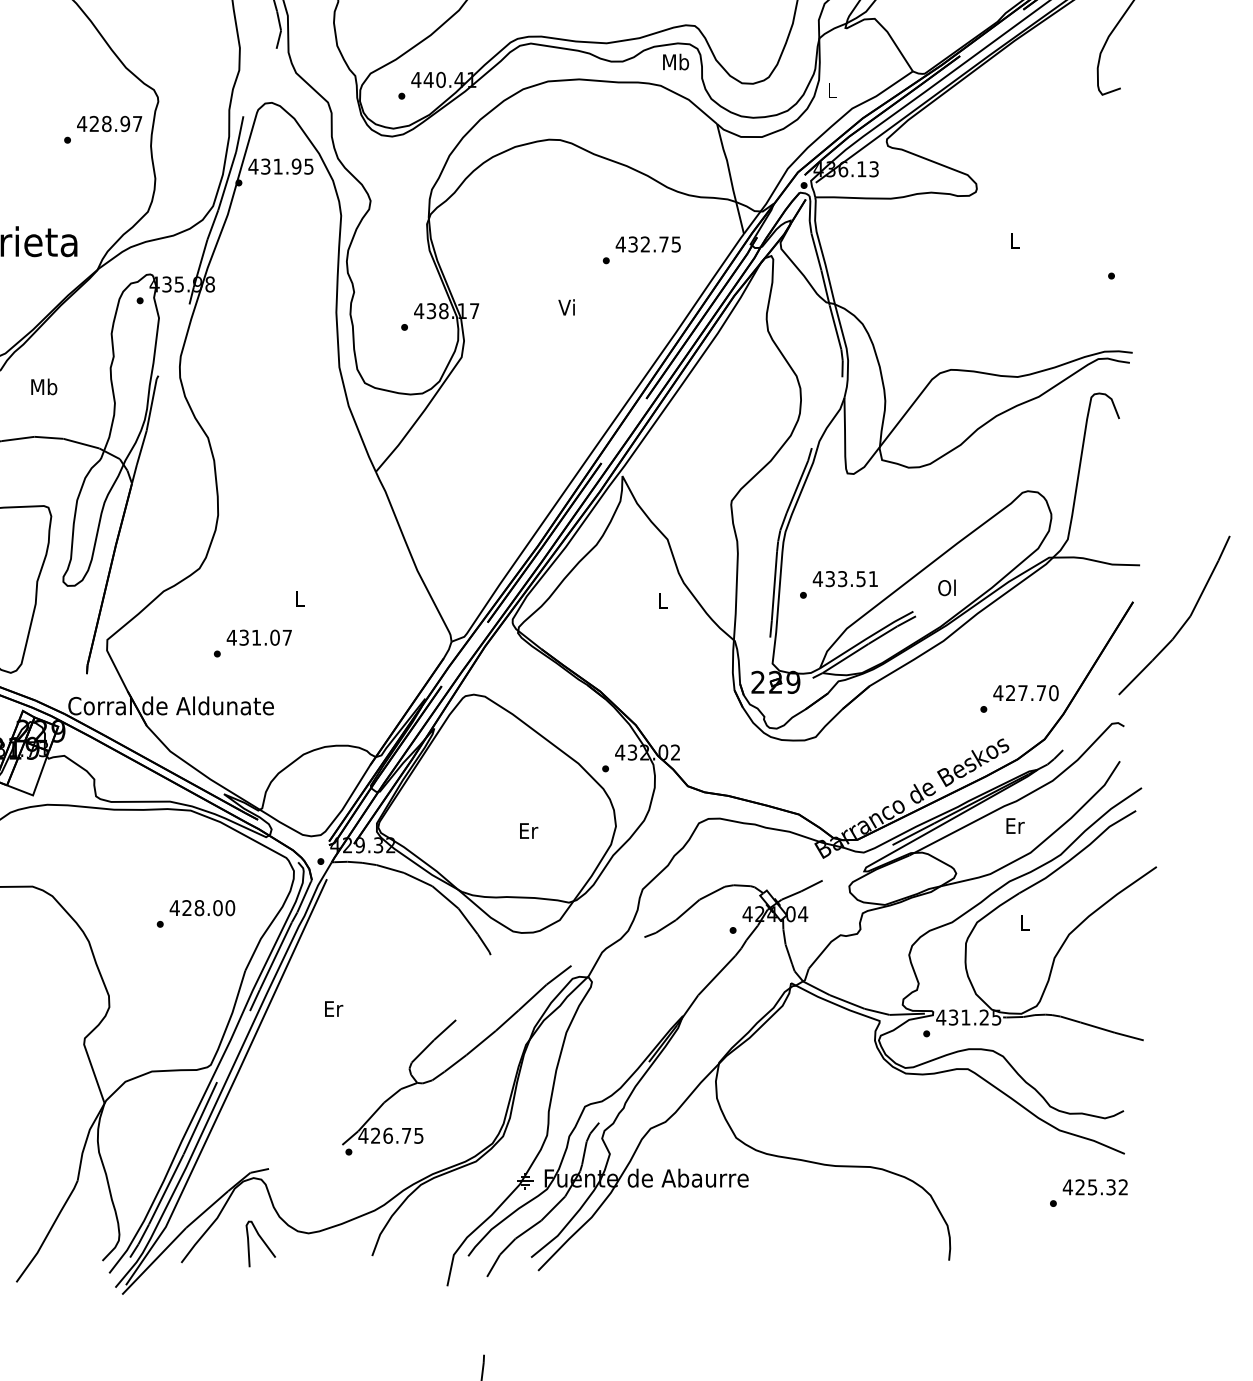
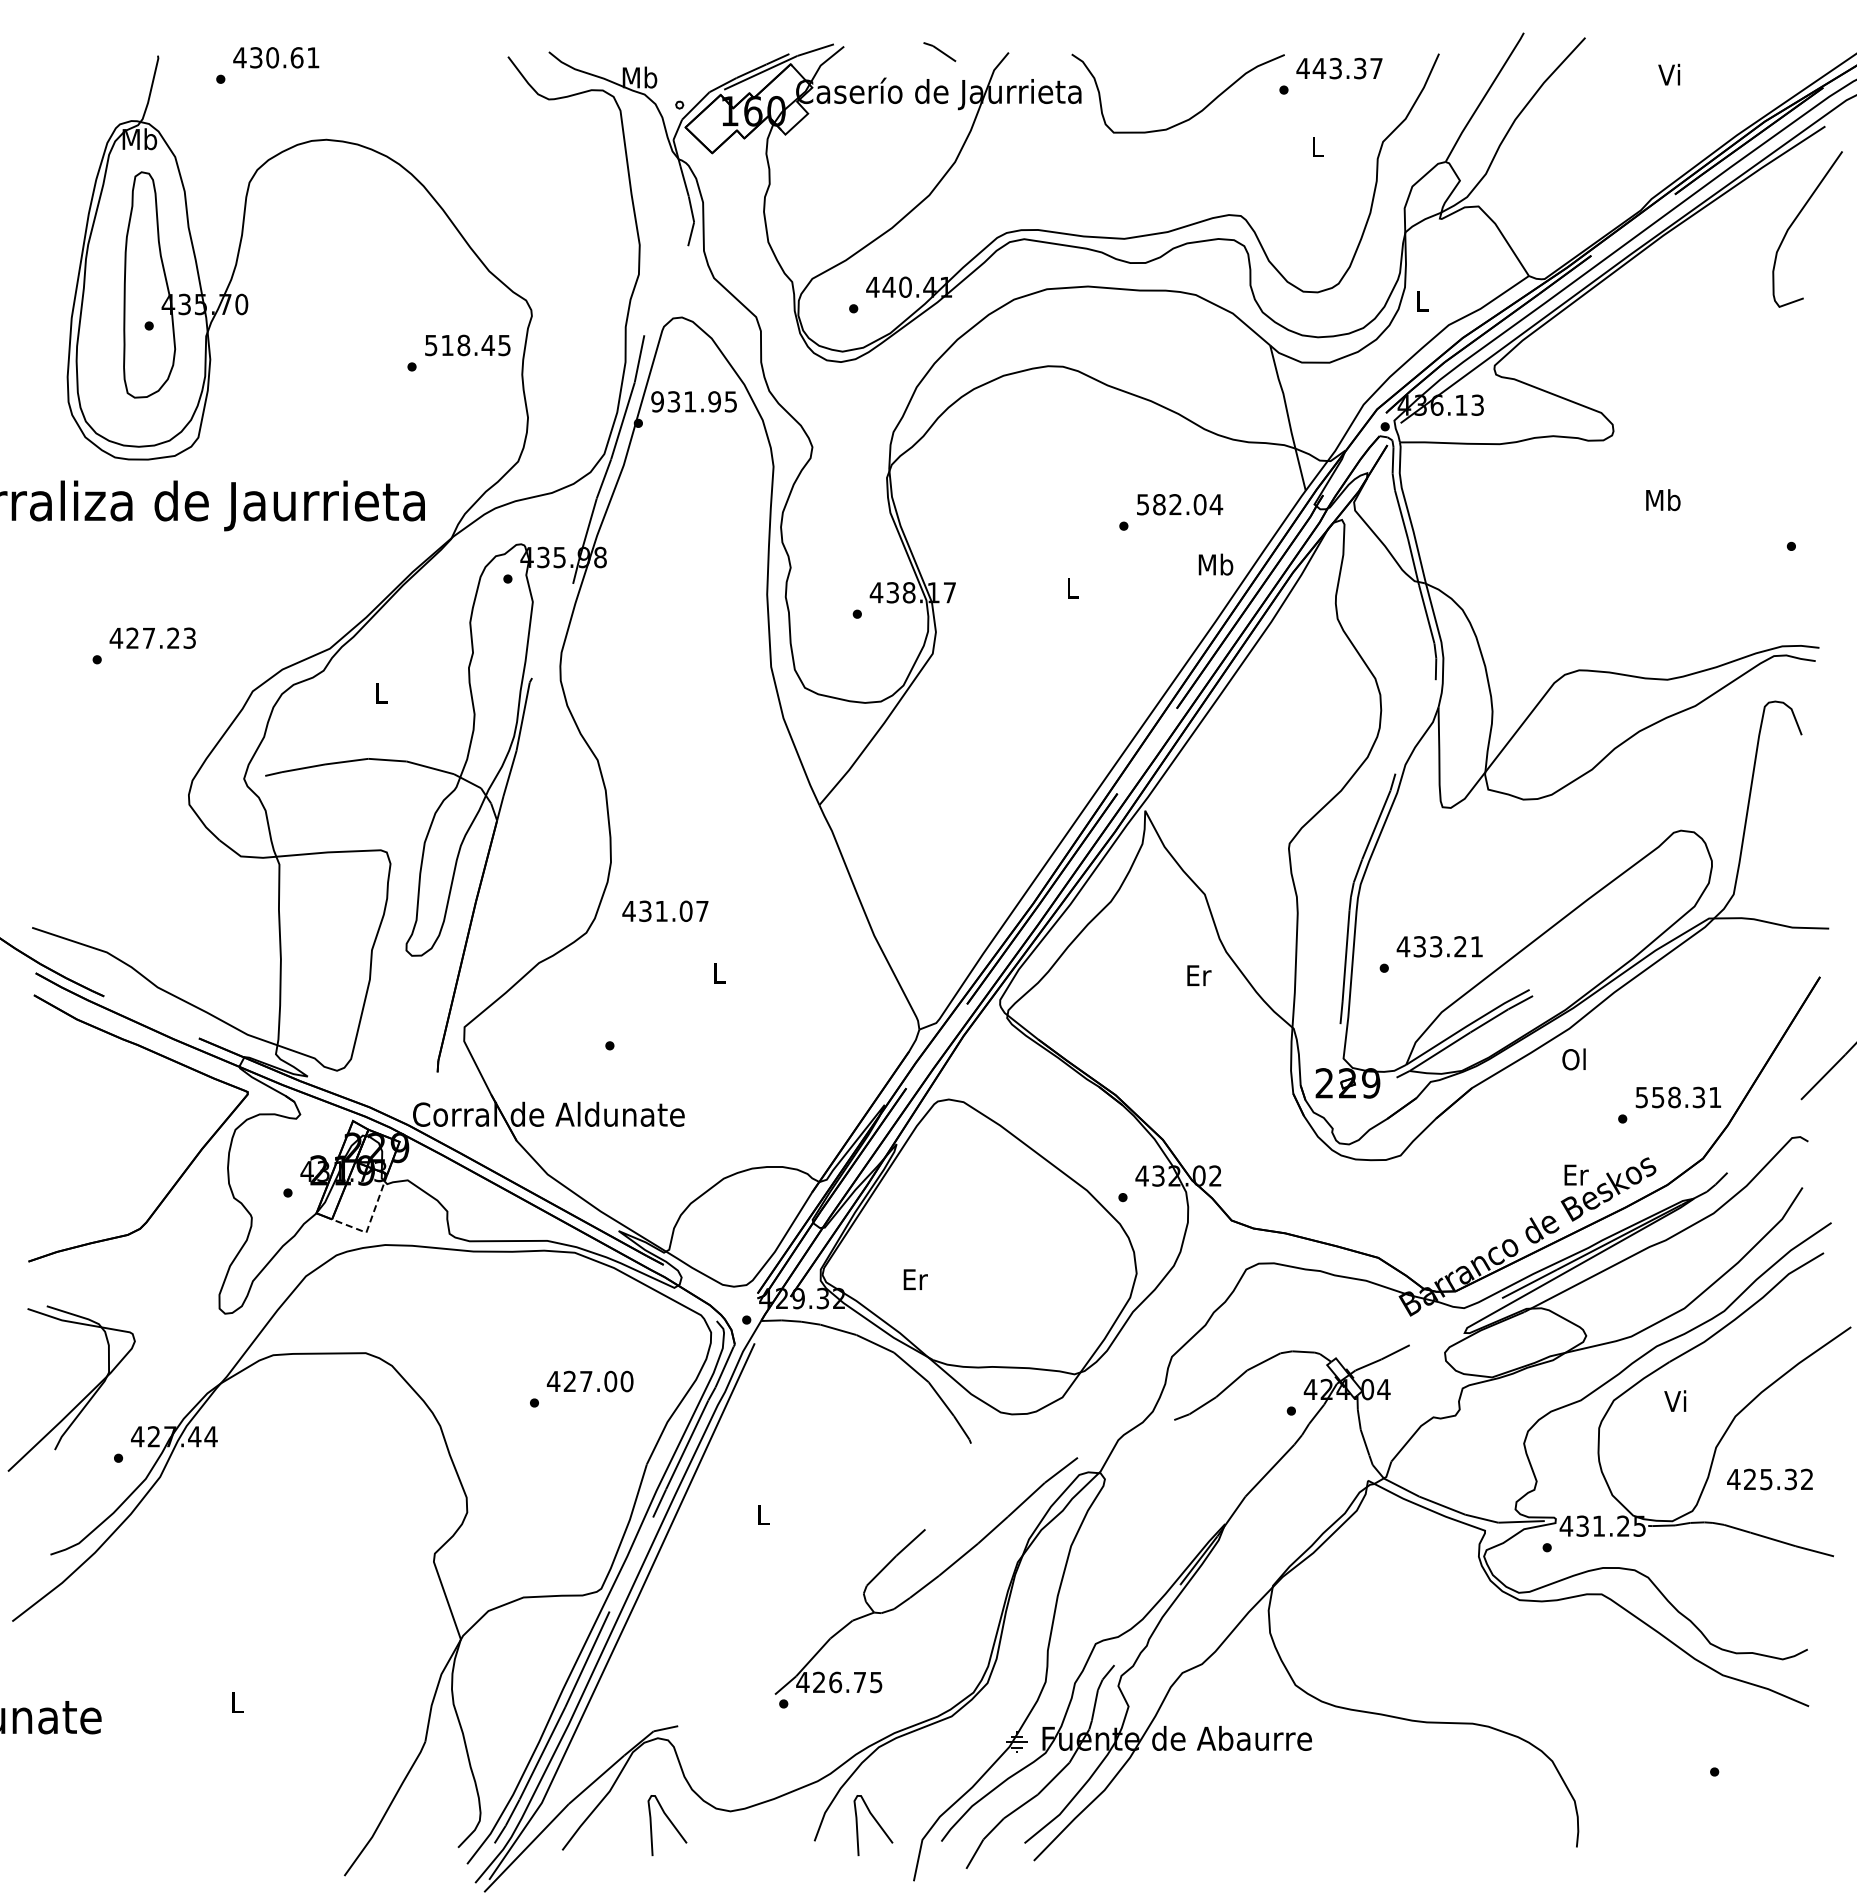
text: (675, 61) -> (1215, 564), moved
text: (109, 124) -> (467, 345), 428.97 -> 518.45
text: (253, 166) -> (657, 401), 431.95 -> 931.95
text: (1014, 241) -> (1663, 500), L -> Mb
text: (648, 244) -> (1179, 504), 432.75 -> 582.04
text: (566, 307) -> (1071, 587), Vi -> L
text: (44, 386) -> (381, 692), Mb -> L
text: (861, 578) -> (1460, 946), 433.51 -> 433.21
text: (946, 587) -> (1573, 1059), moved
text: (663, 600) -> (1199, 975), L -> Er
text: (259, 637) -> (665, 910), moved
text: (1026, 693) -> (1678, 1097), 427.70 -> 558.31
line: (36, 786) -> (370, 1221), solid -> dashed
text: (1015, 825) -> (1576, 1174), moved
text: (528, 830) -> (915, 1279), moved
text: (199, 908) -> (586, 1381), 428.00 -> 427.00
text: (1023, 922) -> (1675, 1400), L -> Vi
text: (334, 1008) -> (764, 1514), Er -> L
text: (1094, 1187) -> (1769, 1479), moved
curve: (419, 1243) -> (877, 1824), added

